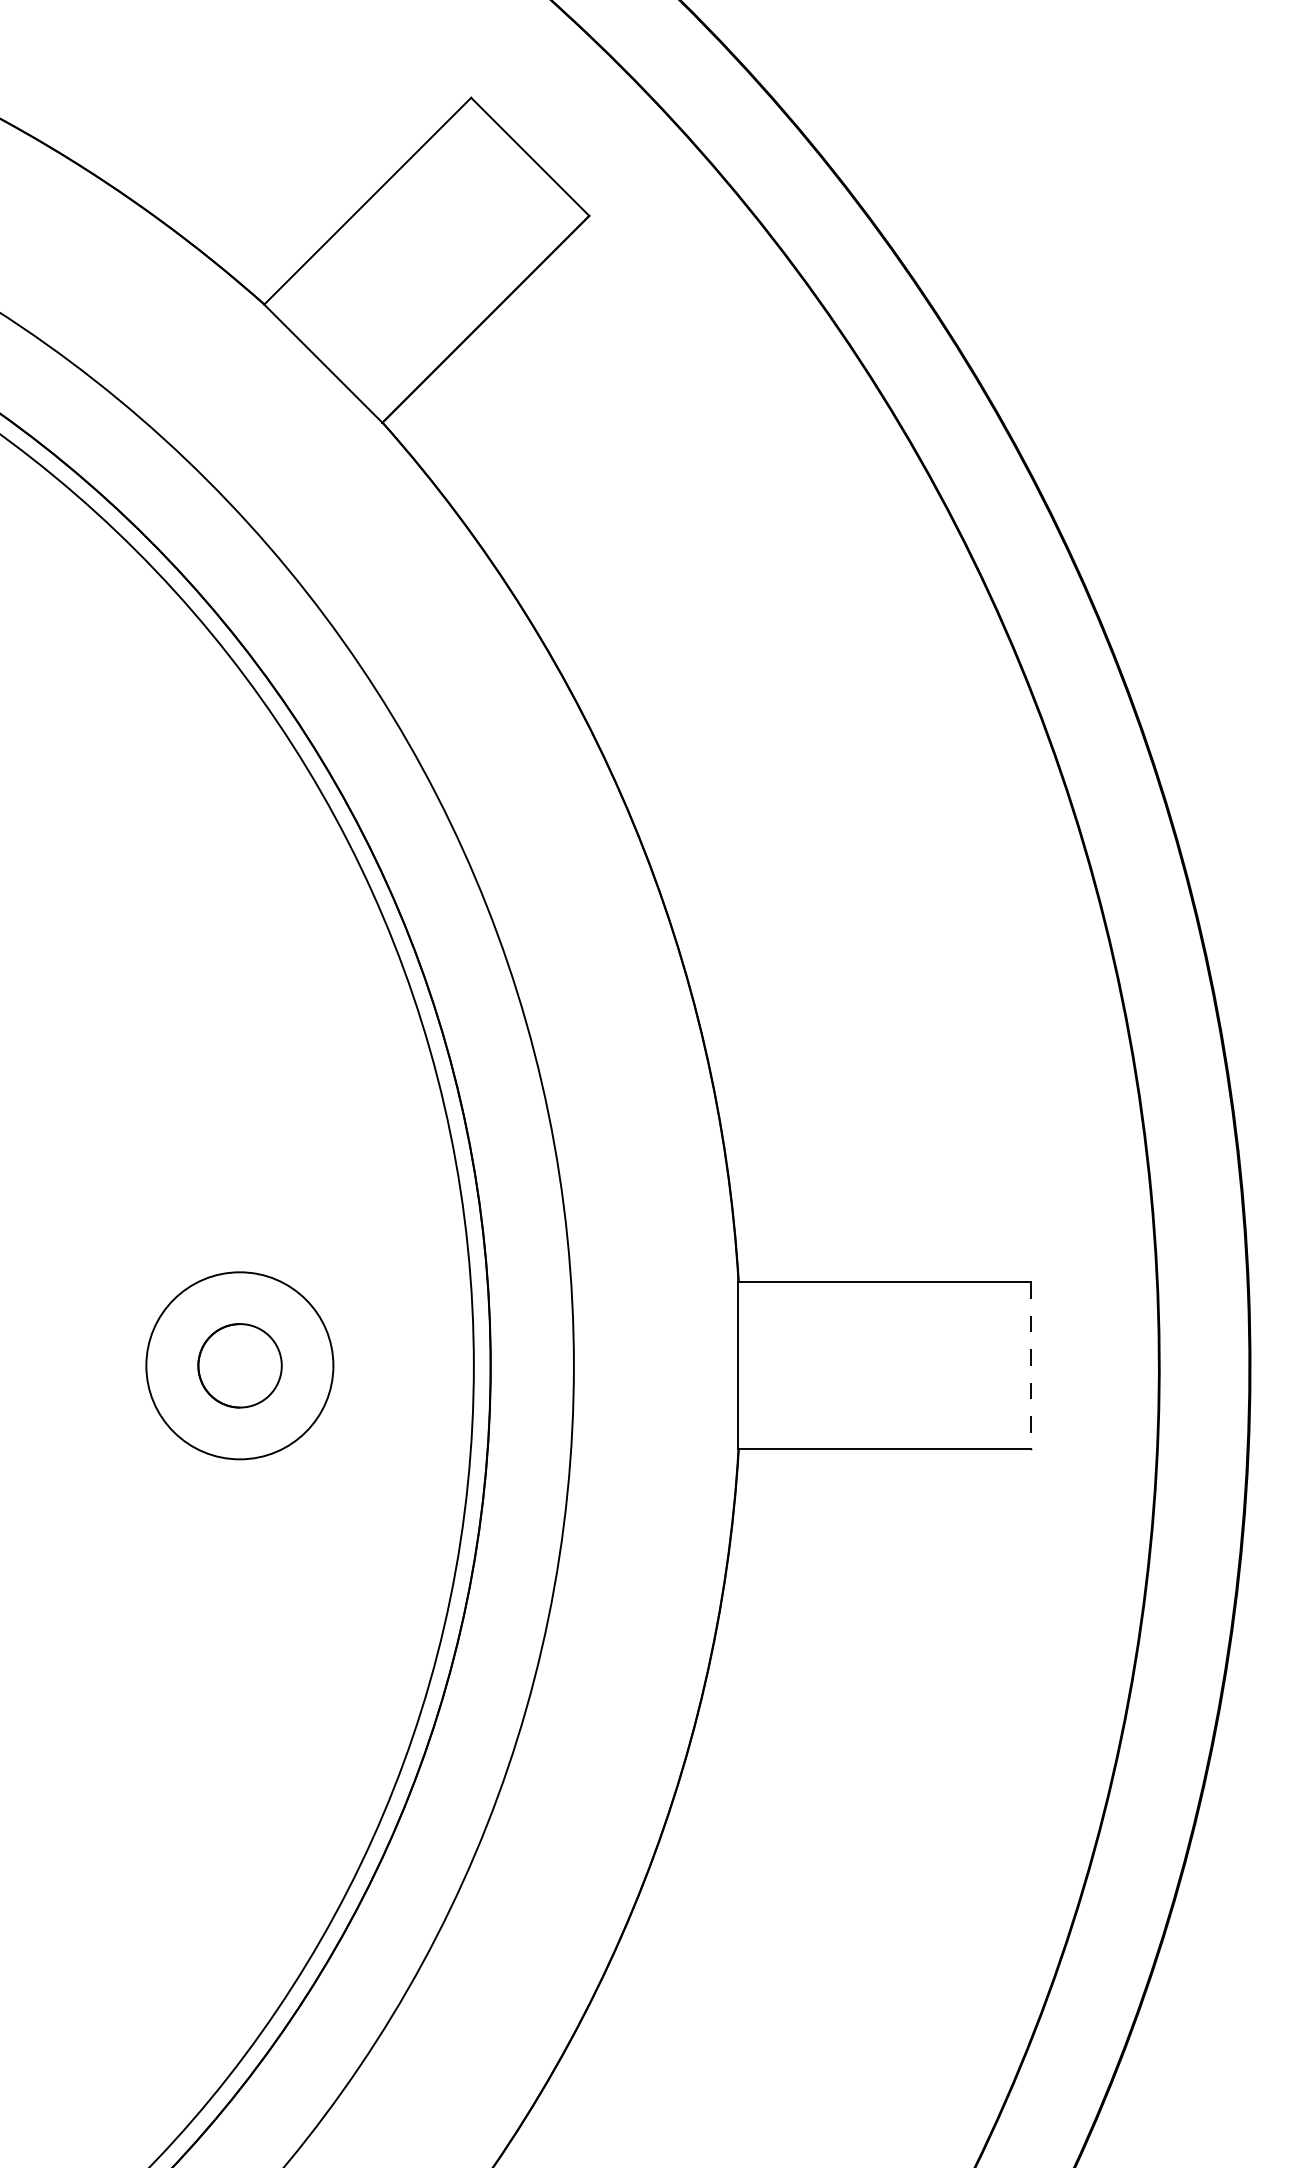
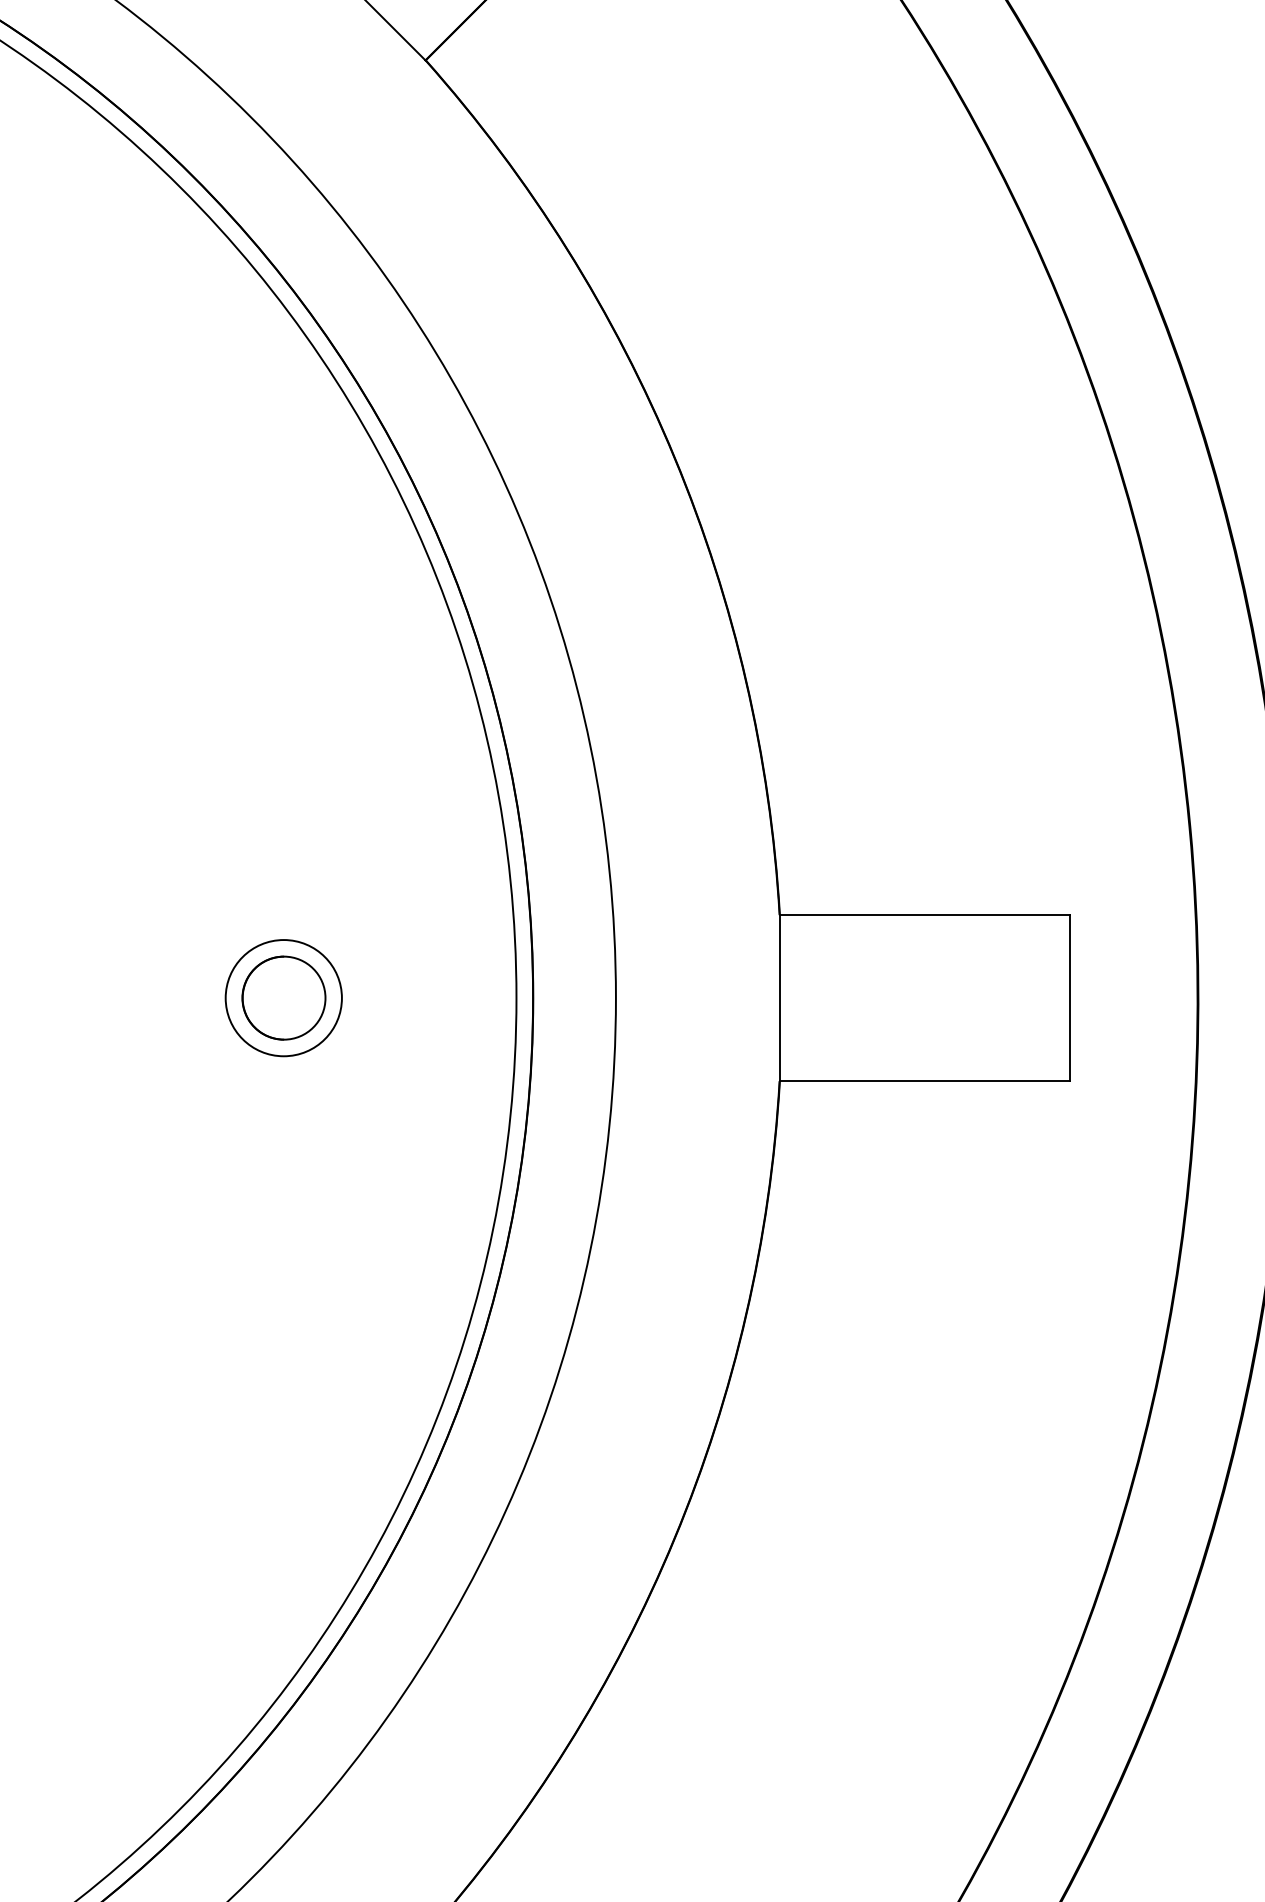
circle: (239, 1365) -> (283, 997), size x0.62
line: (1031, 1365) -> (1070, 997), dashed -> solid

